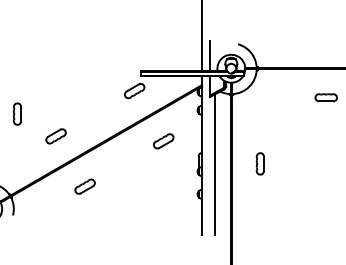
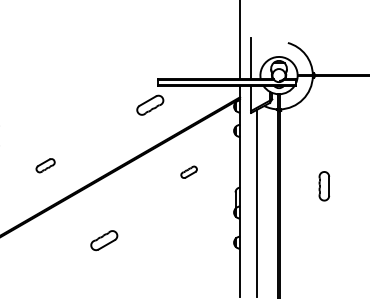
part: (55, 136) -> (44, 165), size x0.7
part: (163, 141) -> (188, 172), size x0.6
part: (259, 163) -> (323, 185), moved
part: (84, 186) -> (103, 240), moved

